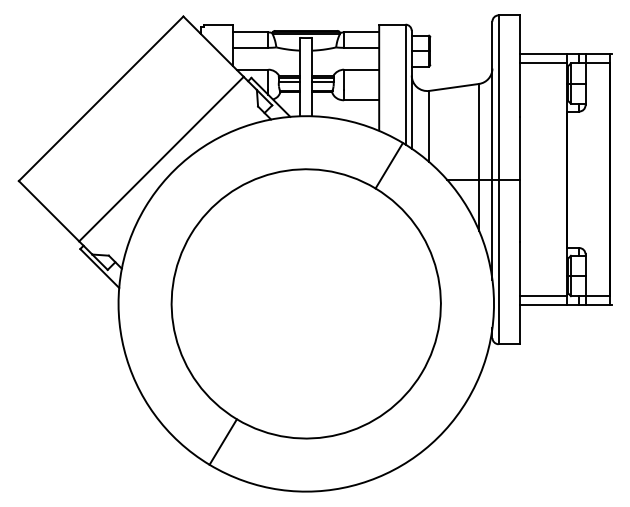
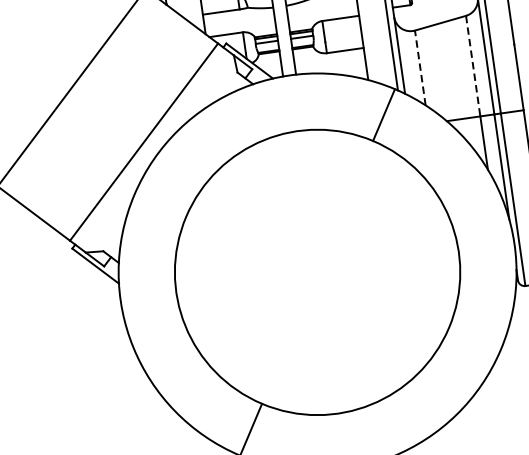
line: (429, 126) -> (420, 67), solid -> dashed
line: (479, 131) -> (473, 65), solid -> dashed

